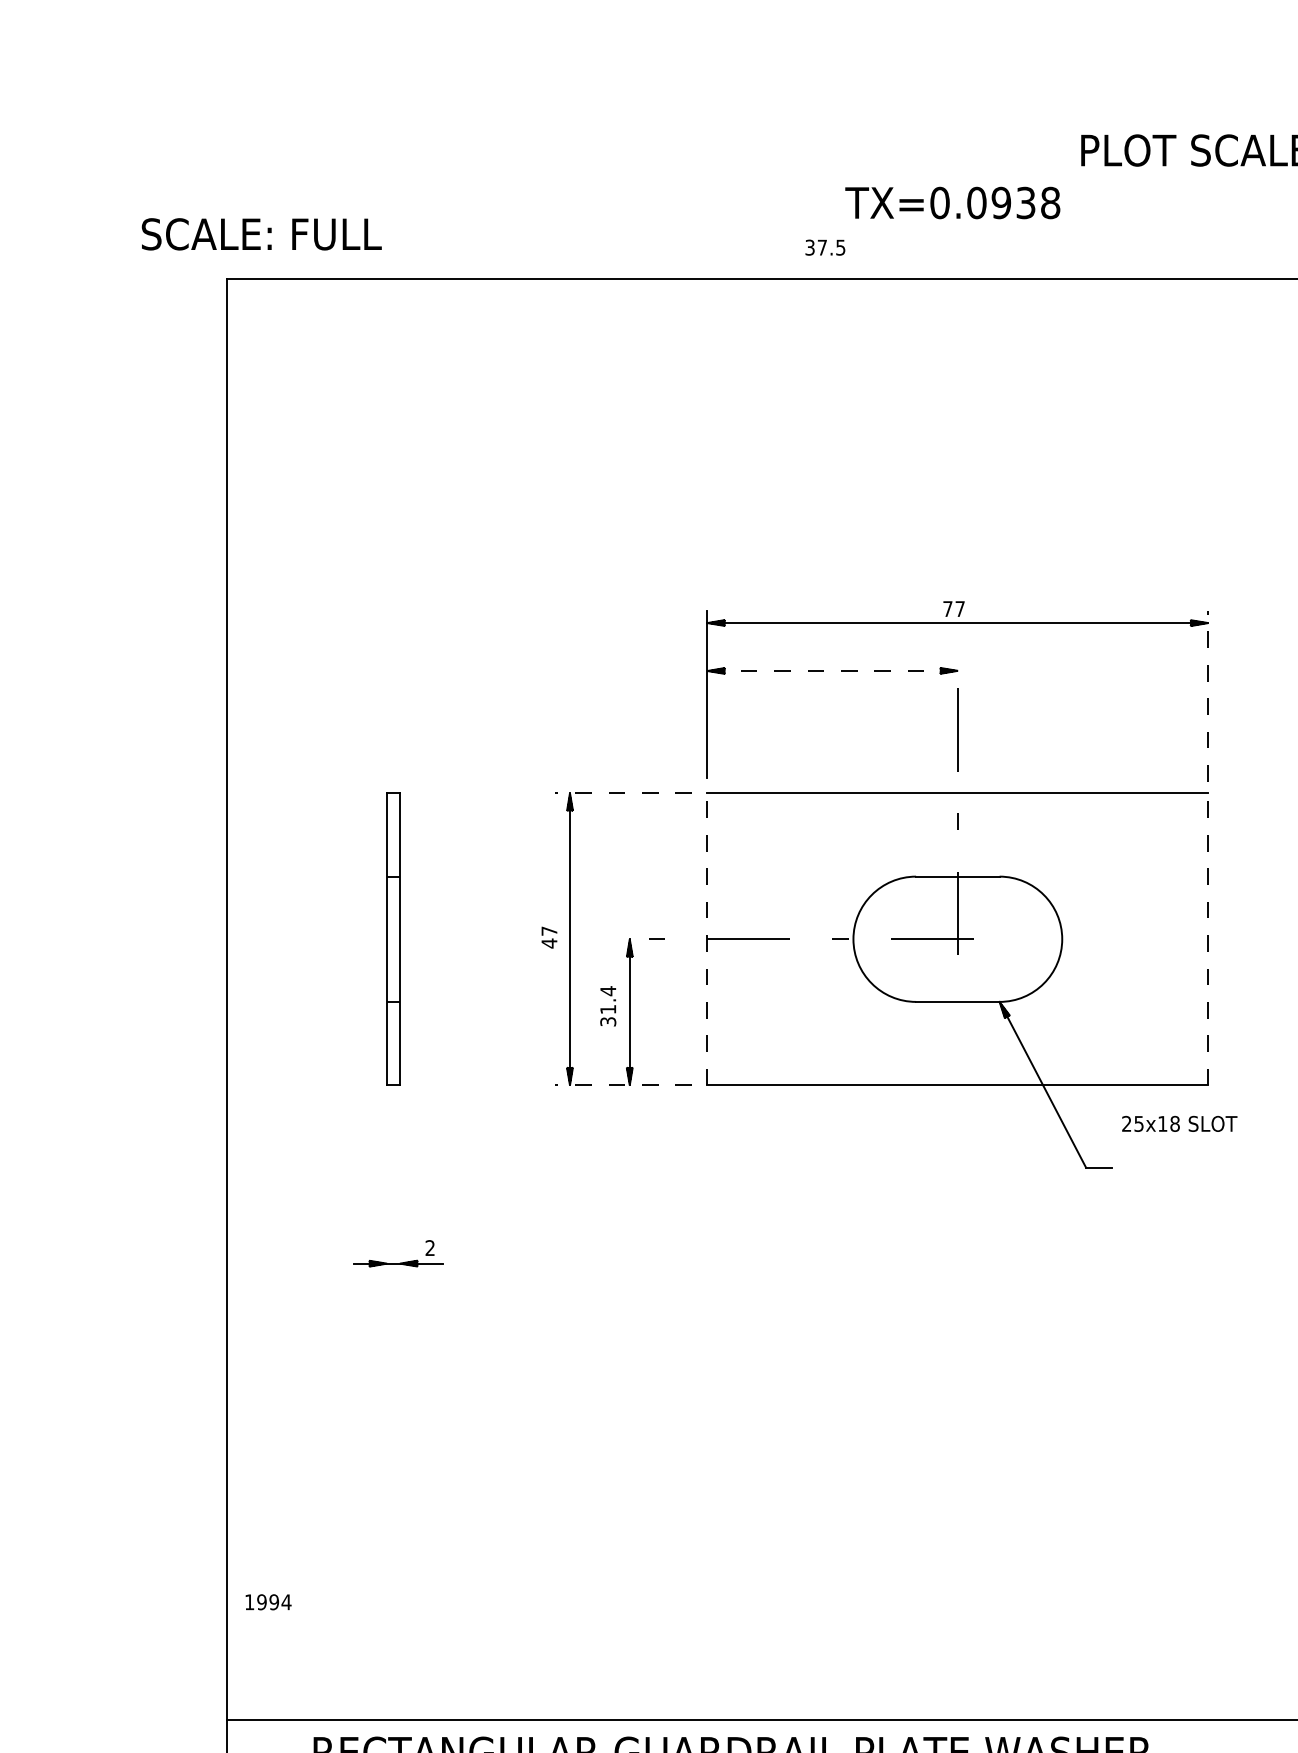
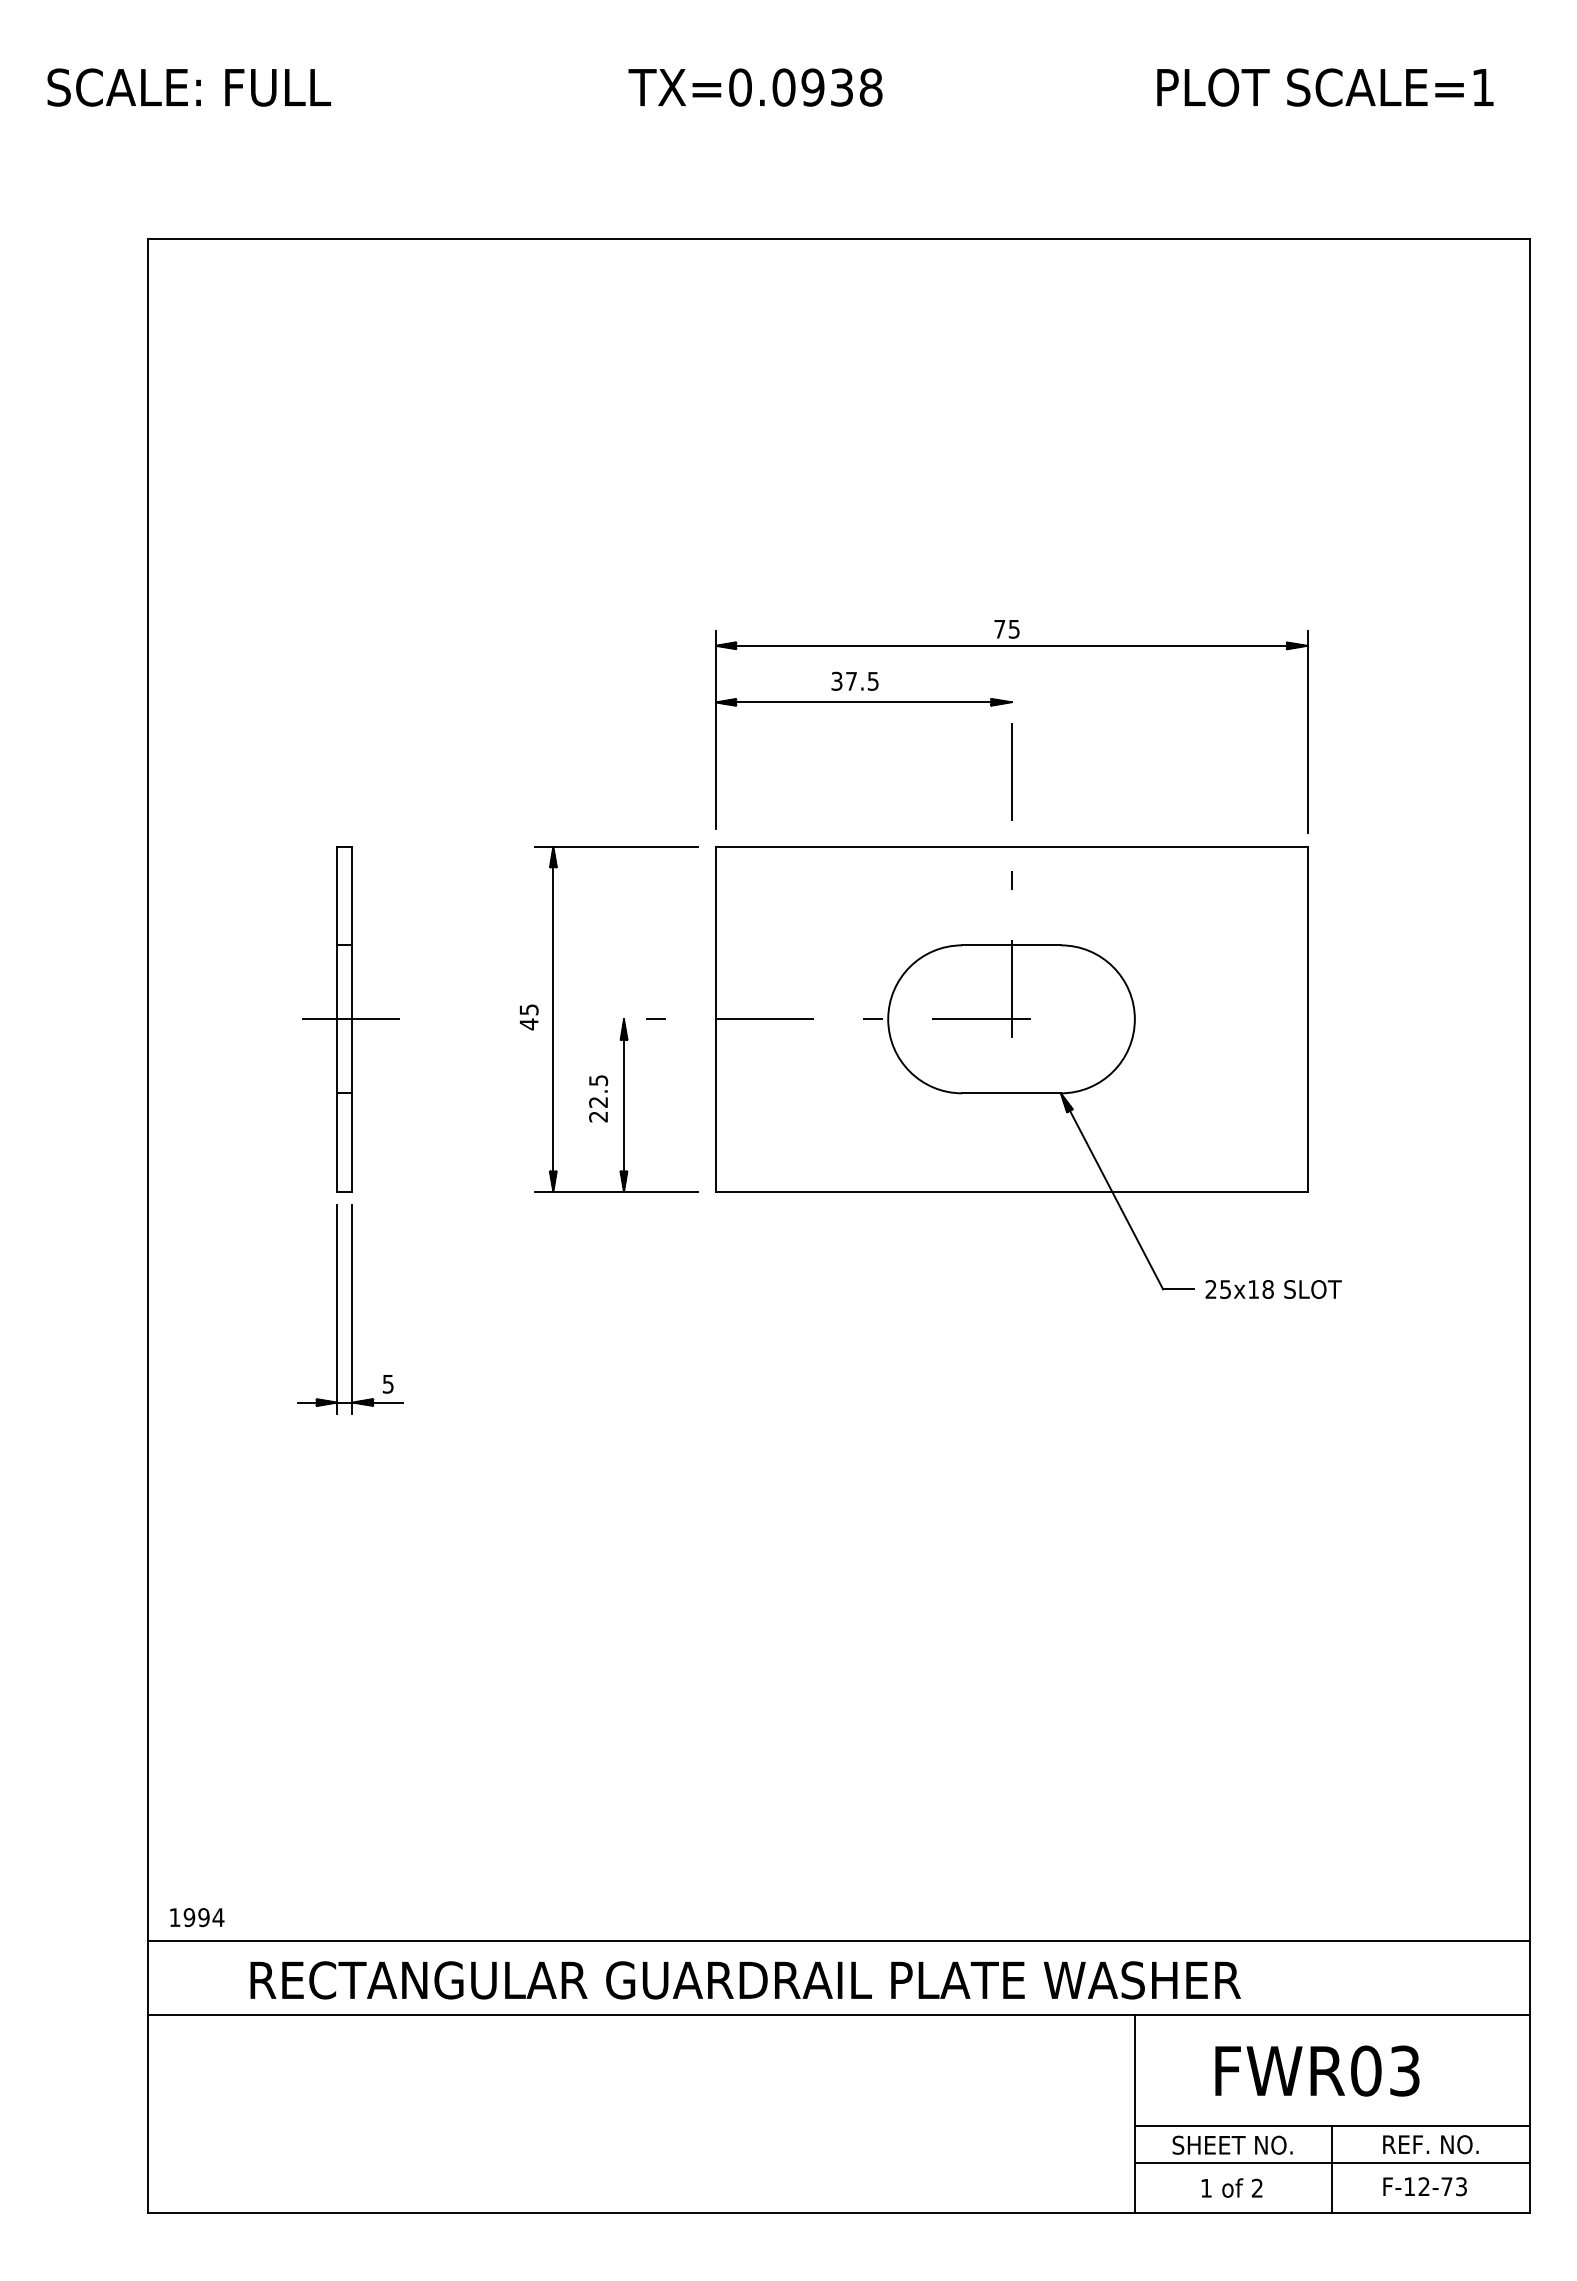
text: (952, 202) -> (755, 87), moved
text: (261, 234) -> (188, 87), moved
text: (824, 246) -> (854, 680), moved
text: (959, 609) -> (1013, 629), 77 -> 75
line: (832, 671) -> (863, 702), dashed -> solid
line: (1208, 695) -> (1307, 731), dashed -> solid
line: (623, 792) -> (616, 846), dashed -> solid
text: (549, 930) -> (529, 1009), 47 -> 45
line: (395, 939) -> (347, 1019), added
line: (707, 939) -> (715, 1019), dashed -> solid
line: (1208, 939) -> (1307, 1019), dashed -> solid
text: (608, 1006) -> (598, 1098), 31.4 -> 22.5
line: (622, 1085) -> (615, 1192), dashed -> solid
text: (1179, 1123) -> (1273, 1289), moved
line: (387, 1184) -> (337, 1309), added
line: (399, 1184) -> (352, 1309), added
text: (429, 1247) -> (387, 1383), 2 -> 5
text: (268, 1602) -> (197, 1917), moved

